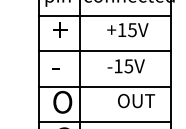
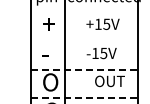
line: (104, 15) -> (84, 12), removed
line: (104, 51) -> (84, 41), removed
line: (106, 86) -> (85, 69), solid -> dashed
line: (106, 122) -> (85, 98), solid -> dashed

